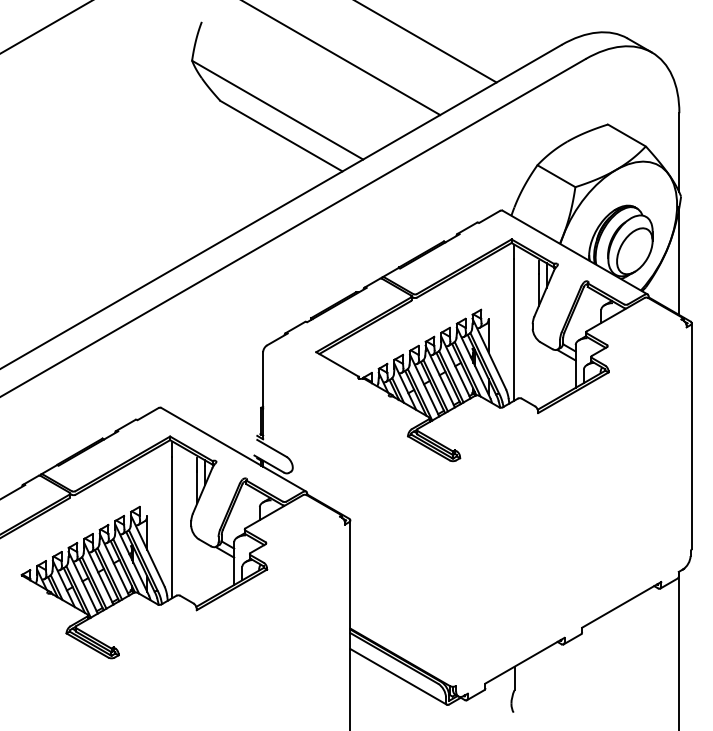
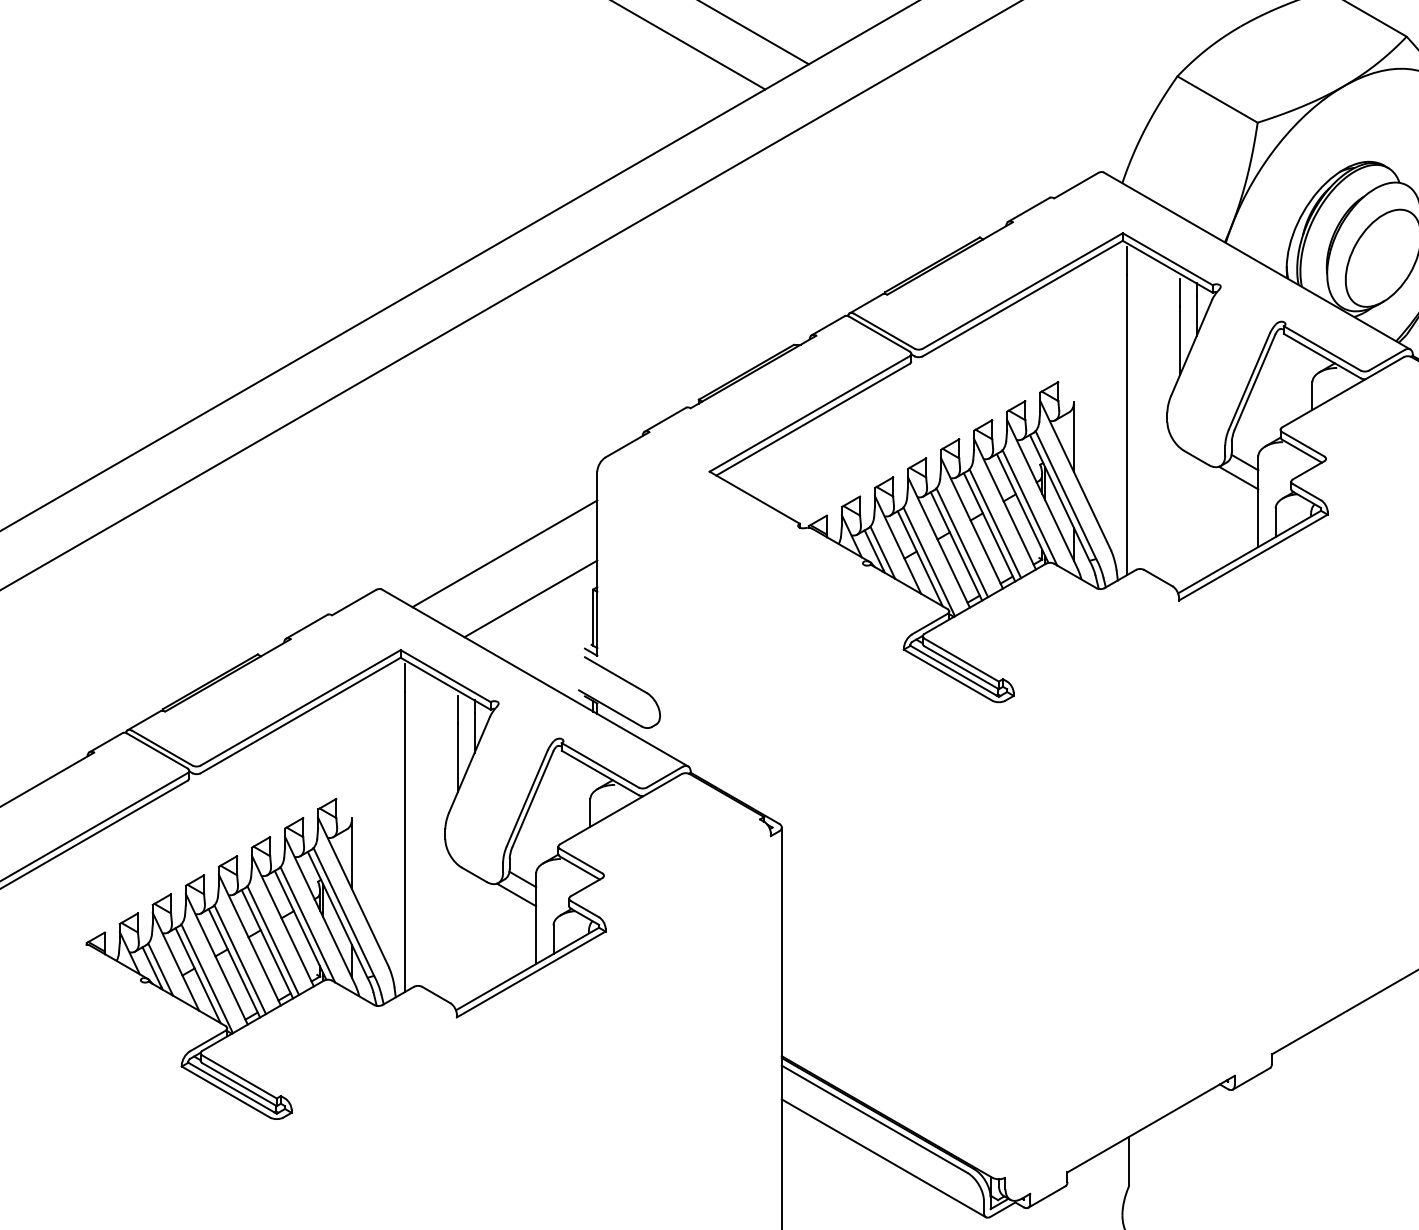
line: (219, 390) -> (505, 552), added
line: (231, 412) -> (530, 599), added

